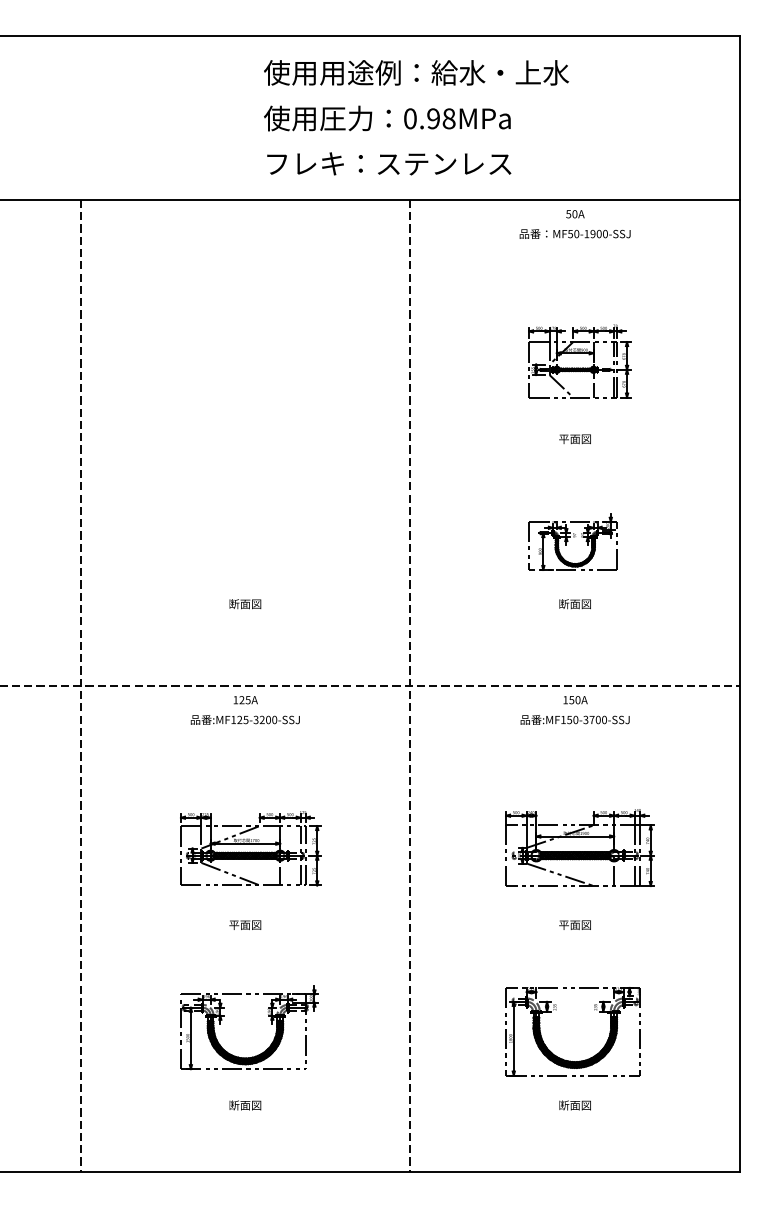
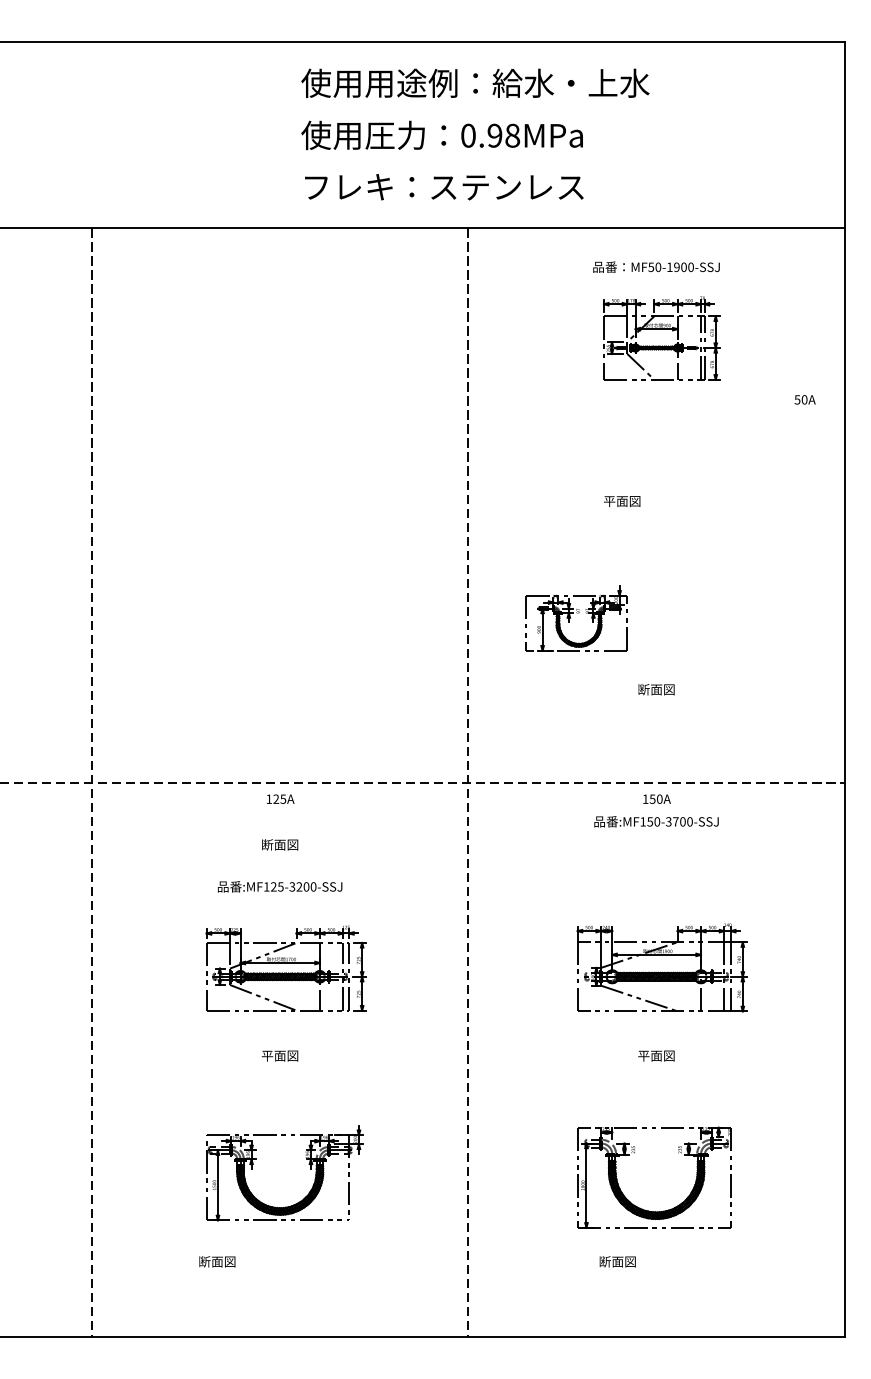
text: (575, 214) -> (805, 400), moved
part: (579, 361) -> (661, 338), moved
text: (574, 439) -> (621, 501), moved
part: (572, 541) -> (575, 618), moved
text: (245, 604) -> (280, 845), moved
text: (244, 719) -> (279, 886), moved
text: (245, 1105) -> (217, 1261), moved
text: (574, 1105) -> (616, 1261), moved

